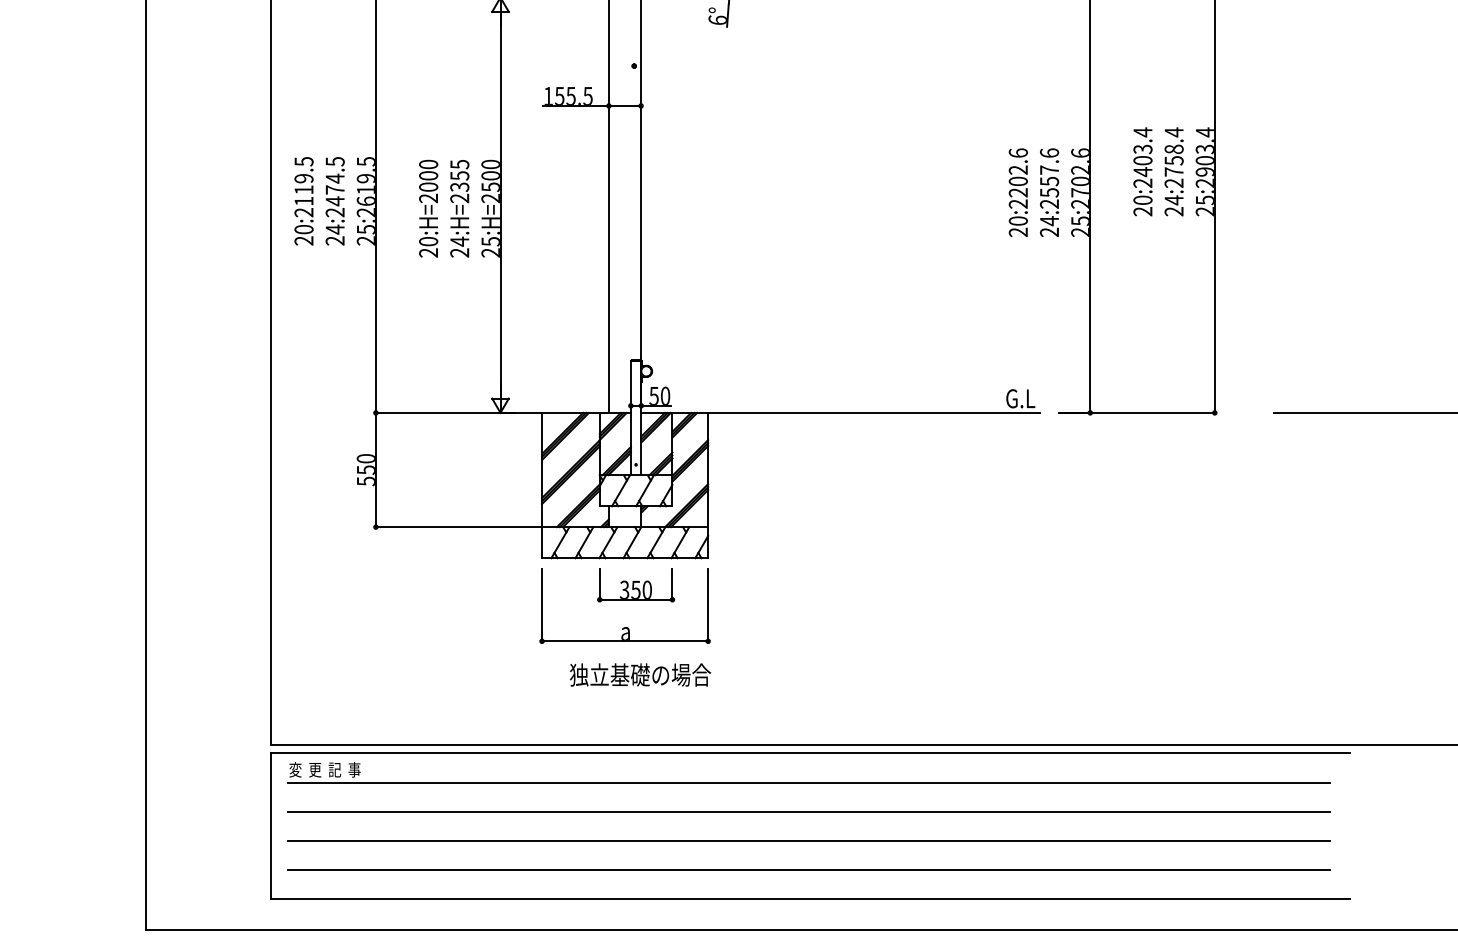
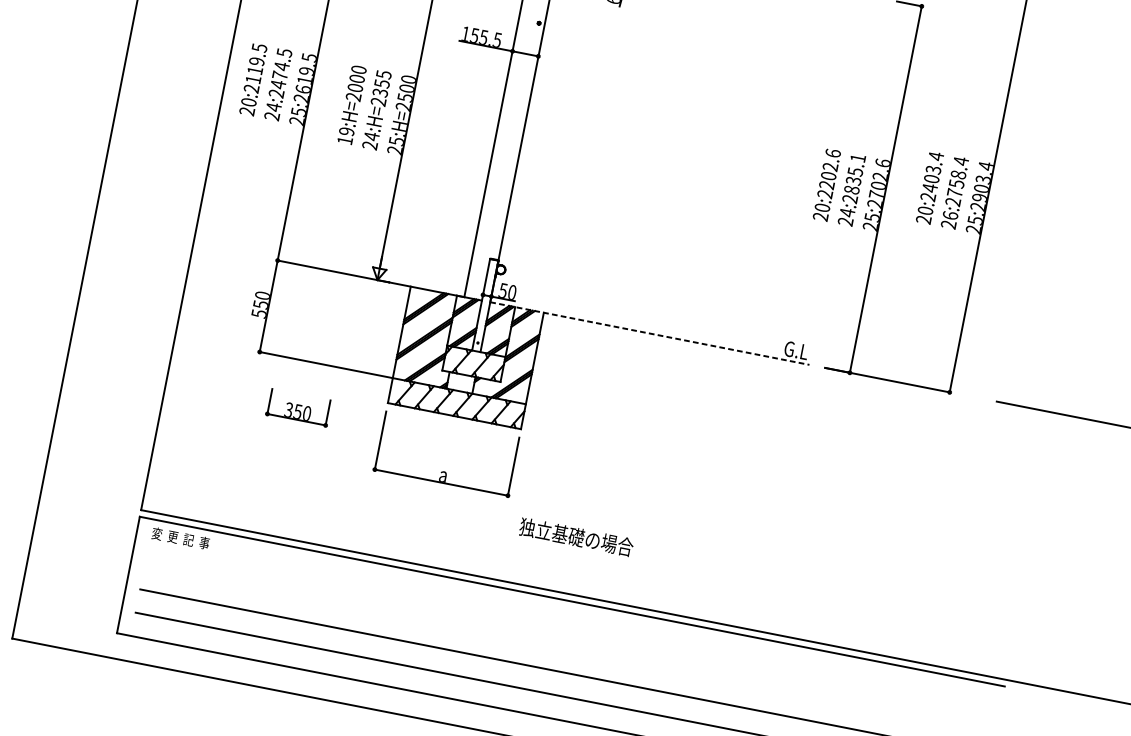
text: (1049, 172) -> (855, 173), 24:2557.6 -> 24:2835.1
text: (1173, 200) -> (949, 215), 24:2758.4 -> 26:2758.4
text: (428, 247) -> (345, 136), 20:H=2000 -> 19:H=2000
line: (841, 412) -> (650, 333), solid -> dashed
part: (635, 585) -> (298, 408), moved
text: (640, 674) -> (576, 536), moved
line: (808, 782) -> (566, 624), removed
line: (808, 811) -> (561, 647), removed

